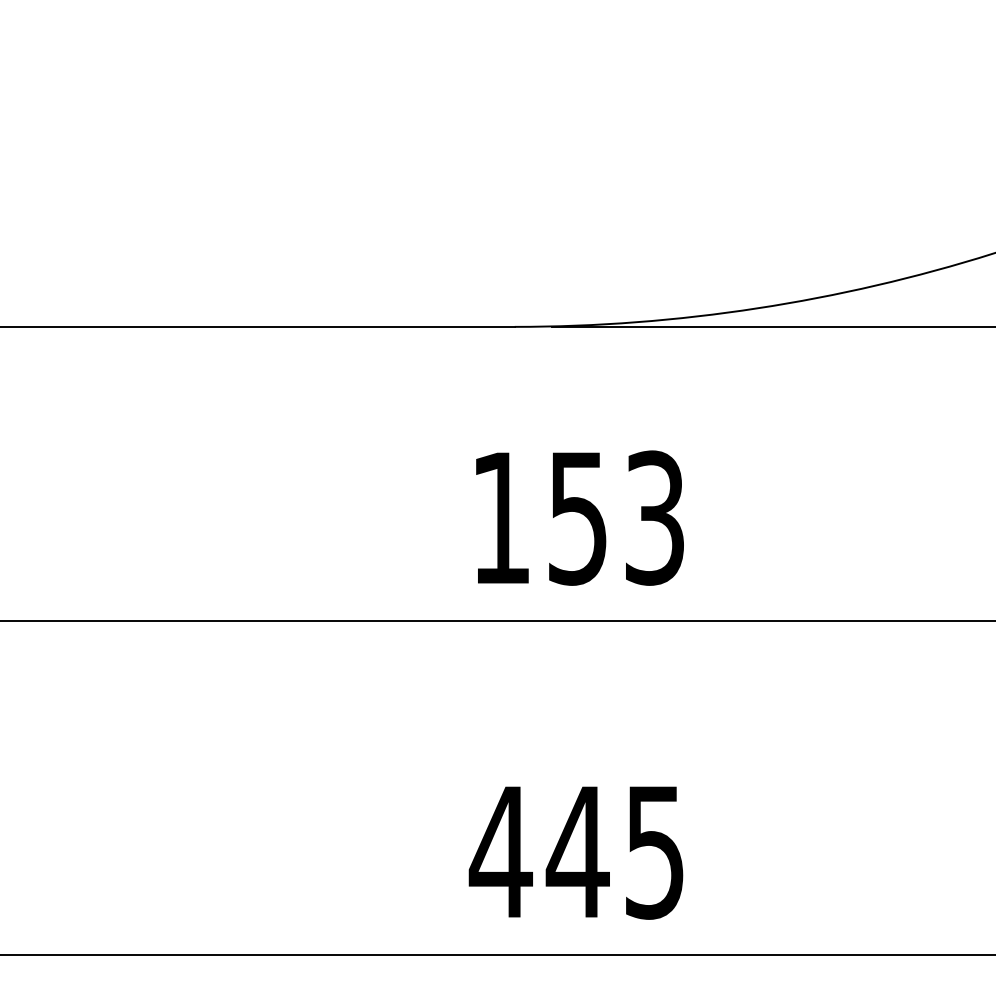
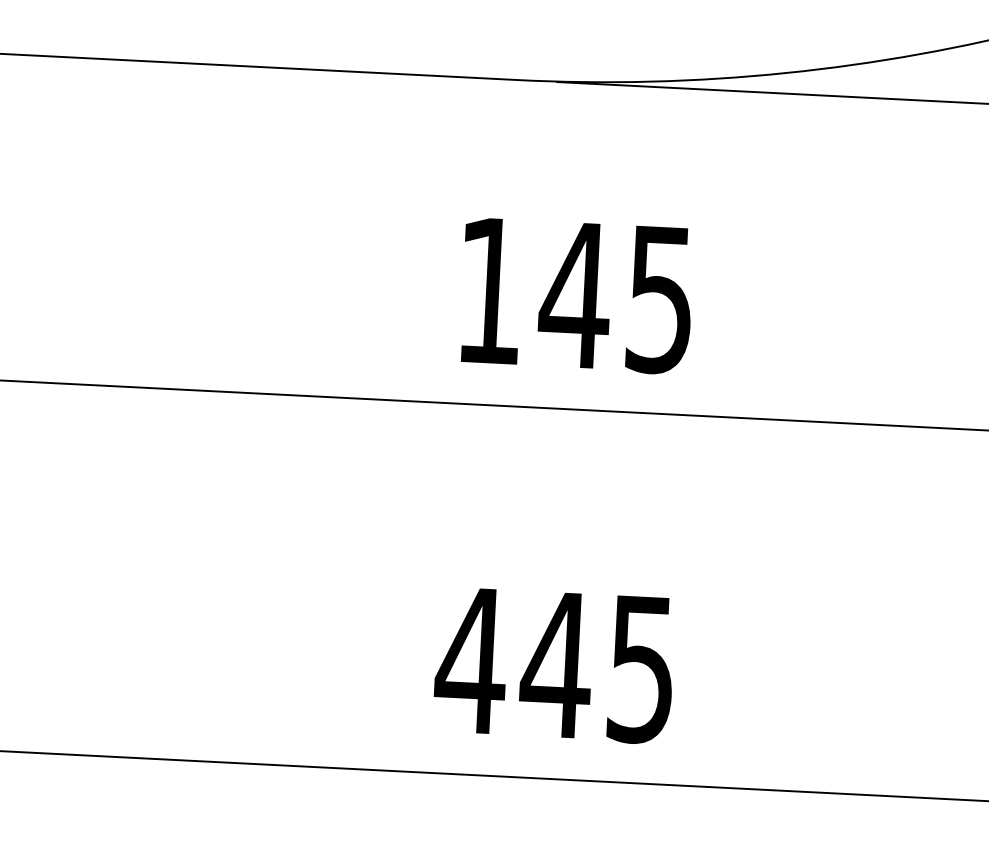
text: (614, 517) -> (615, 296), 153 -> 145

